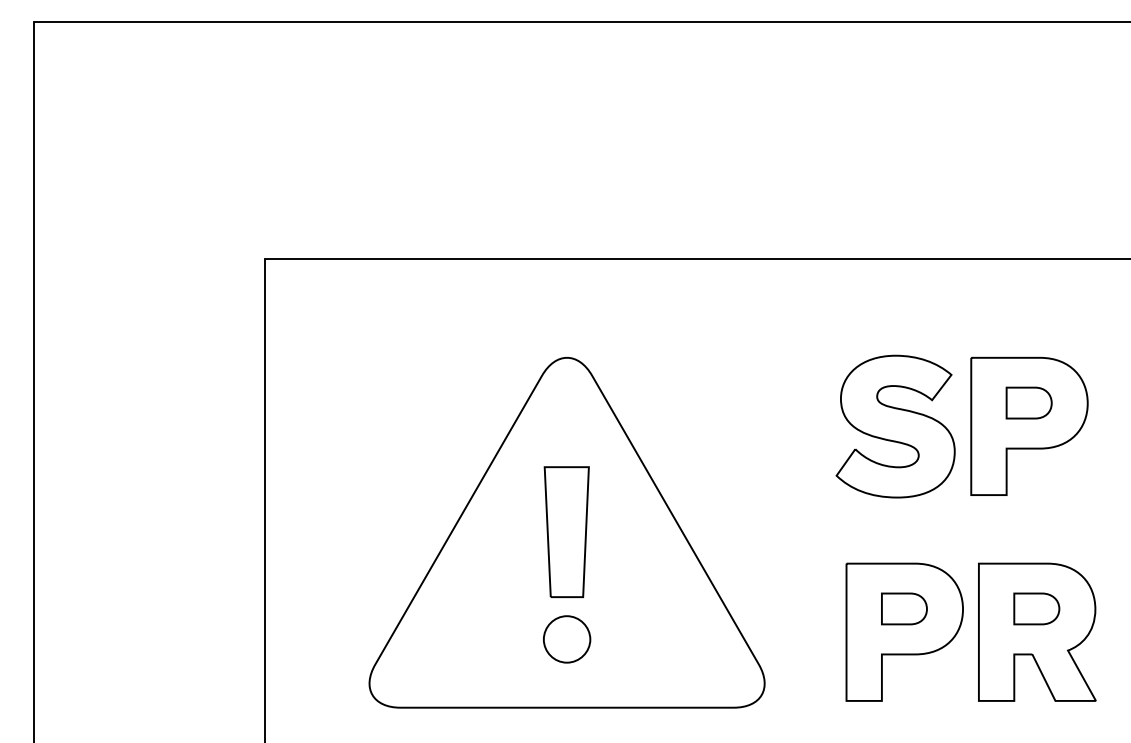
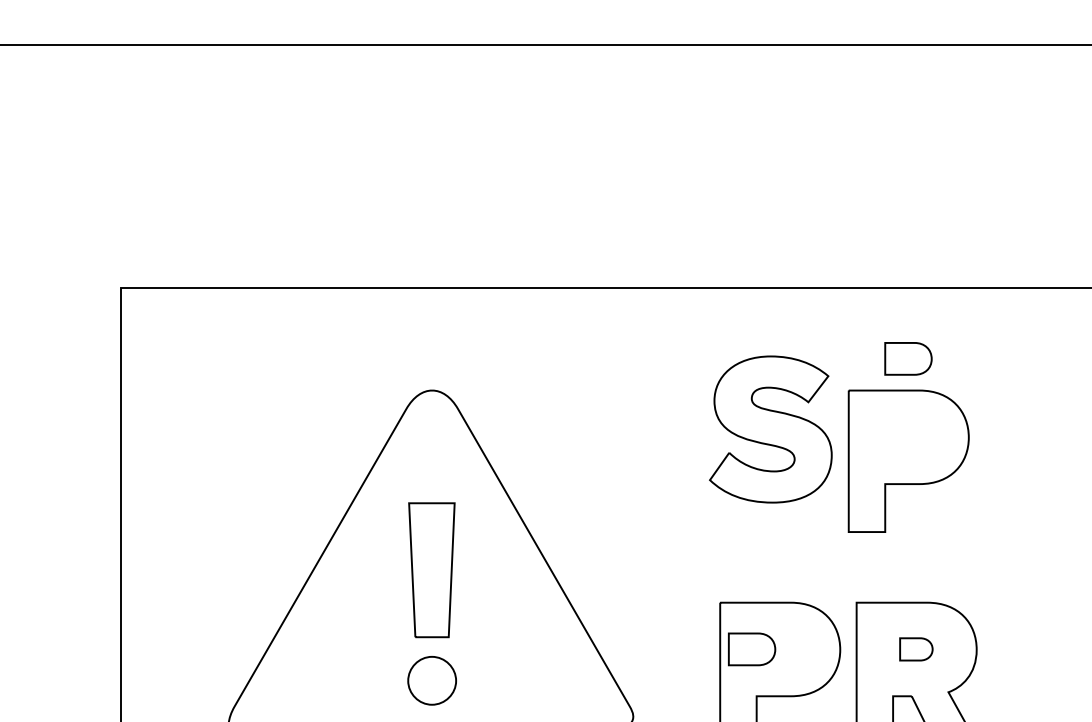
part: (1028, 402) -> (907, 358), moved
part: (895, 426) -> (770, 429), moved
part: (904, 608) -> (752, 648), moved
part: (1036, 608) -> (916, 648), size x0.7

